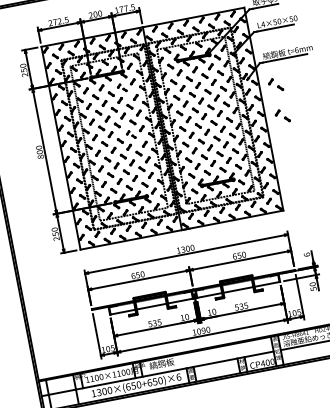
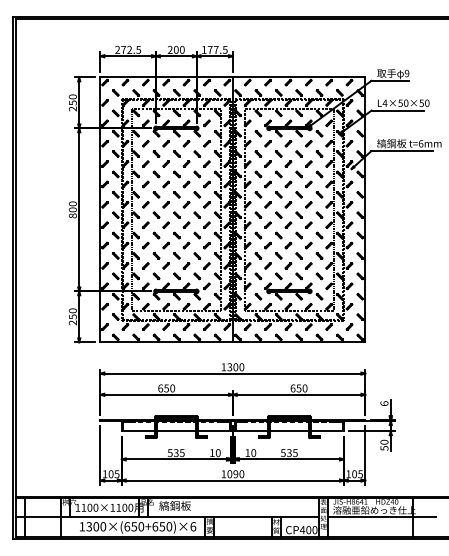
part: (276, 85) -> (386, 182), removed
part: (121, 87) -> (191, 148), size x1.67
part: (282, 116) -> (387, 223), removed
part: (130, 134) -> (191, 209), size x1.67

